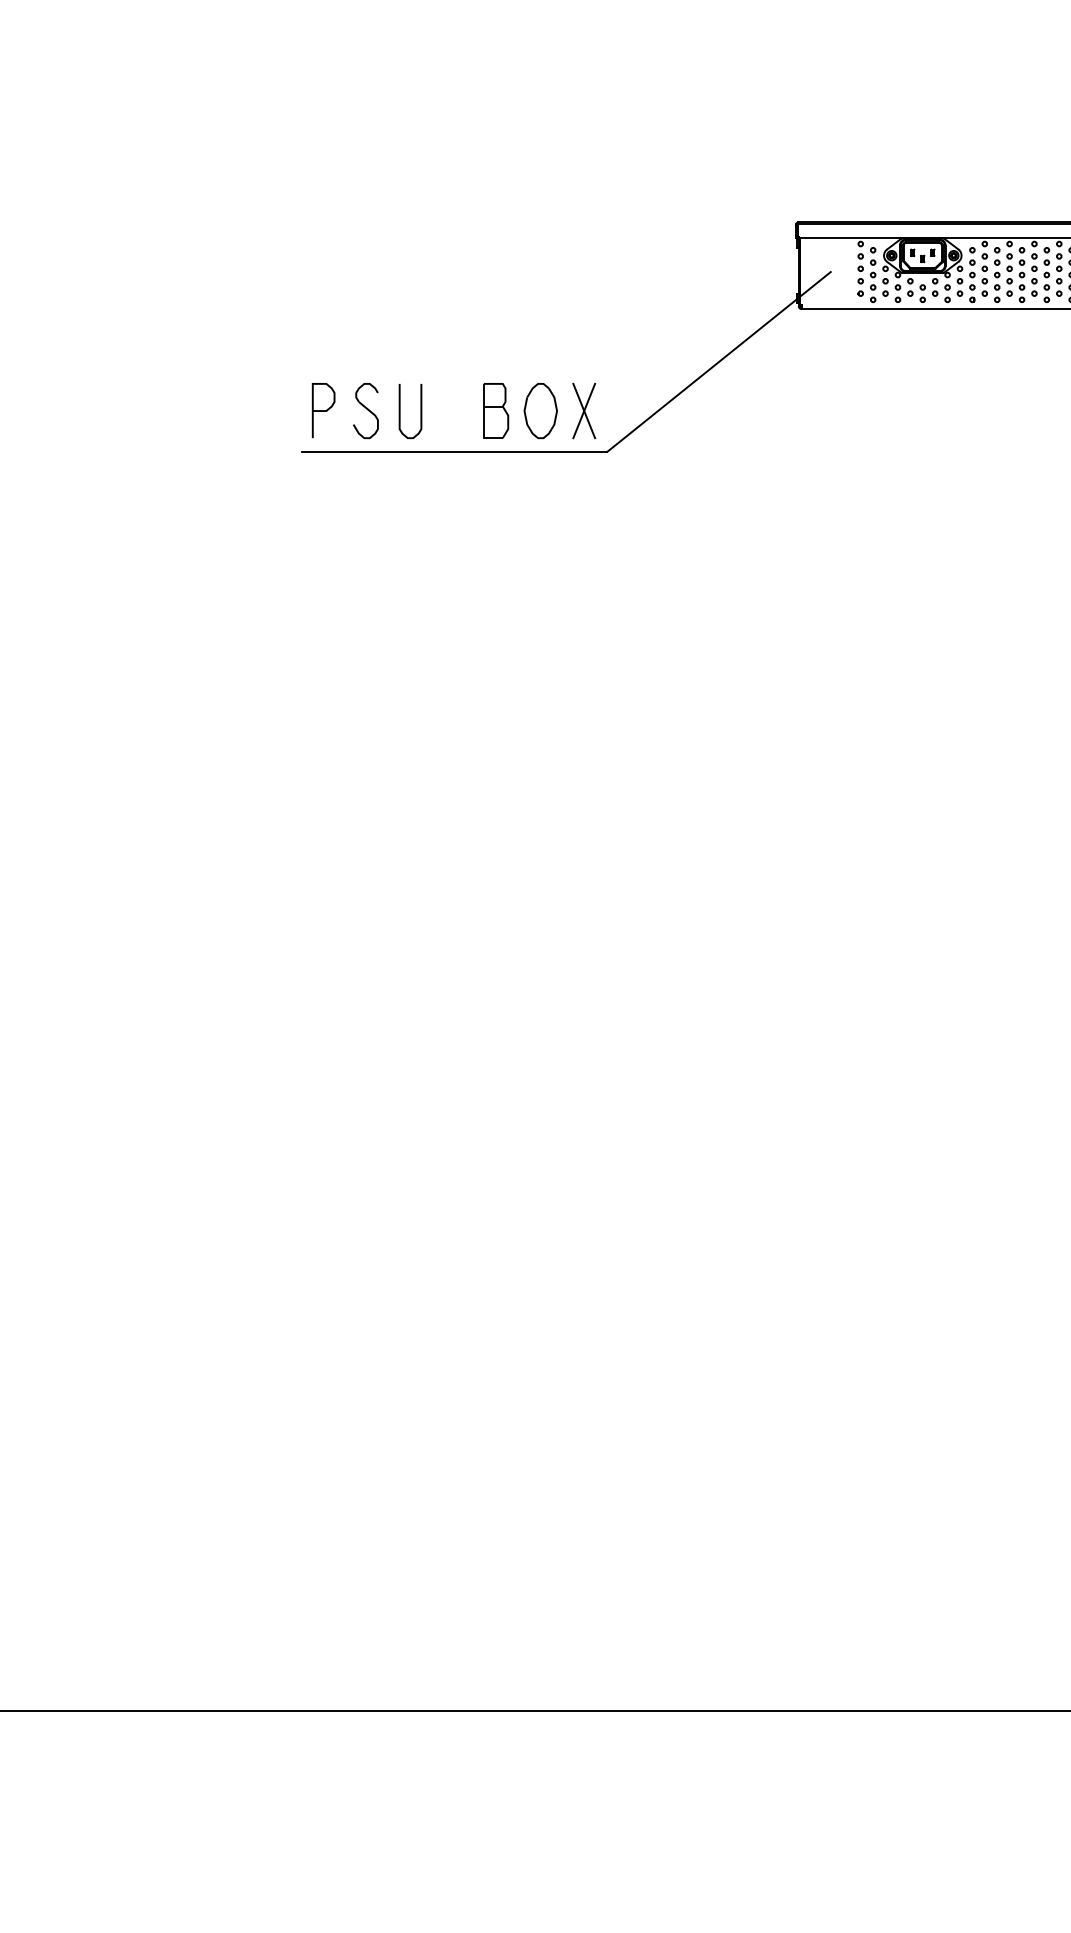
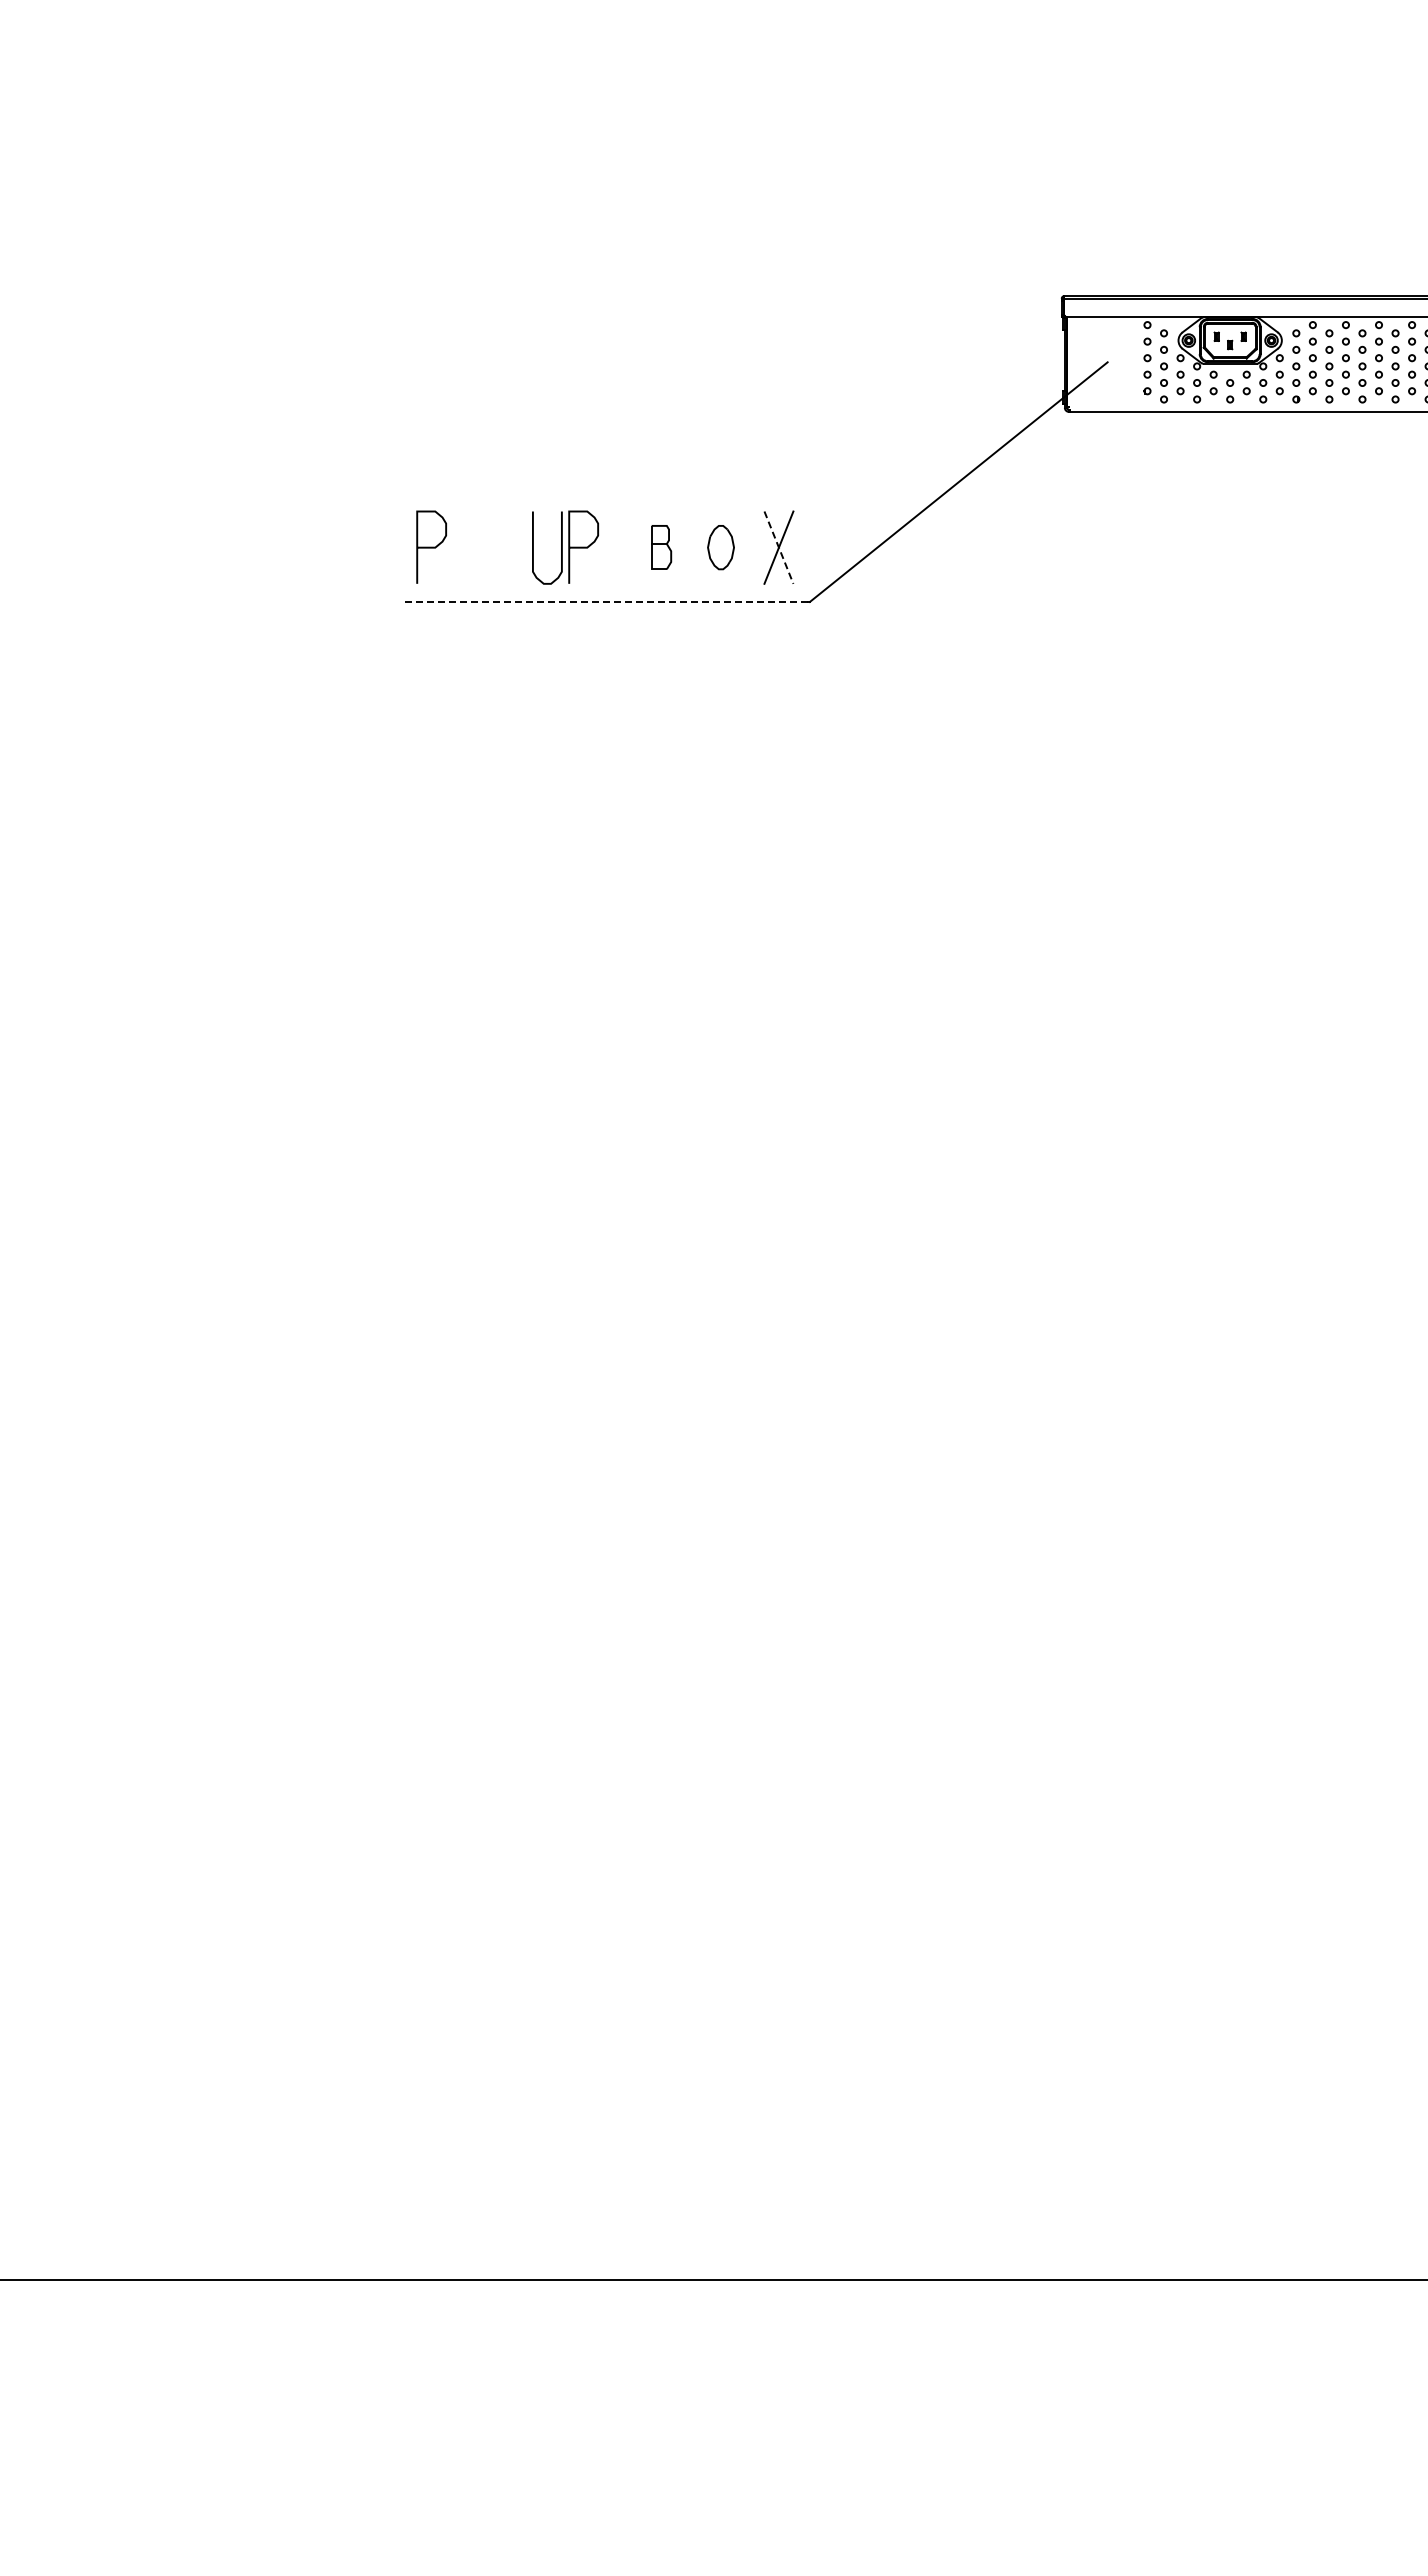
part: (365, 410) -> (487, 547), removed
curve: (437, 410) -> (583, 546), added
part: (496, 410) -> (661, 547), size x0.6
part: (540, 410) -> (720, 547), size x0.6
line: (583, 410) -> (778, 547), solid -> dashed
line: (454, 451) -> (605, 601), solid -> dashed

